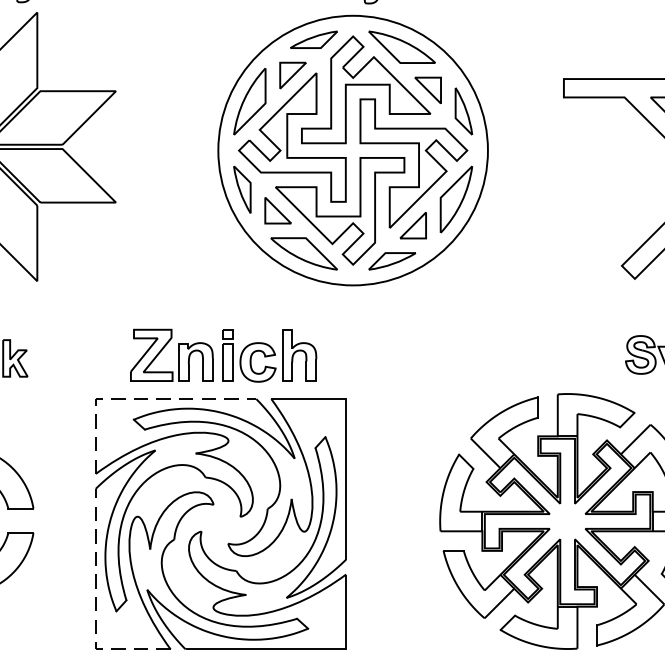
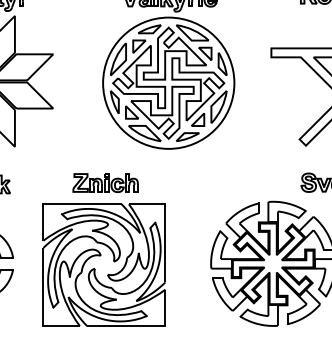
part: (223, 354) -> (105, 182), size x0.71
line: (139, 399) -> (64, 204), dashed -> solid
line: (95, 607) -> (43, 305), dashed -> solid

